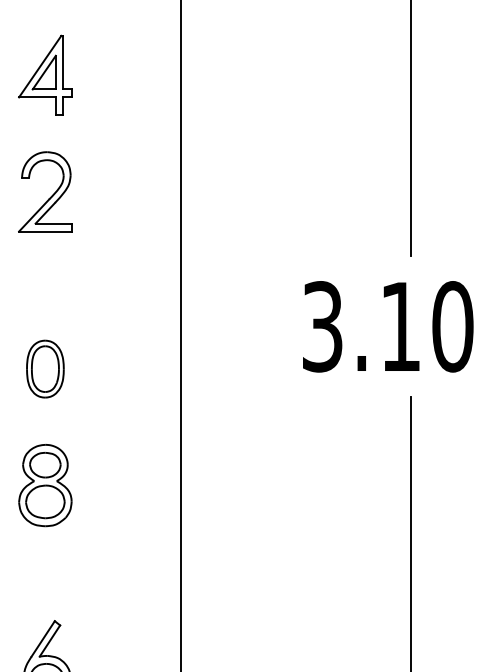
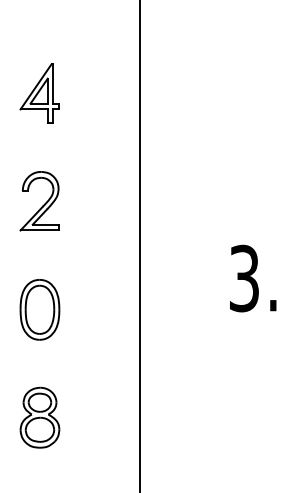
part: (50, 196) -> (43, 204), moved
part: (45, 368) -> (40, 309), size x1.43
part: (45, 485) -> (40, 417), moved

